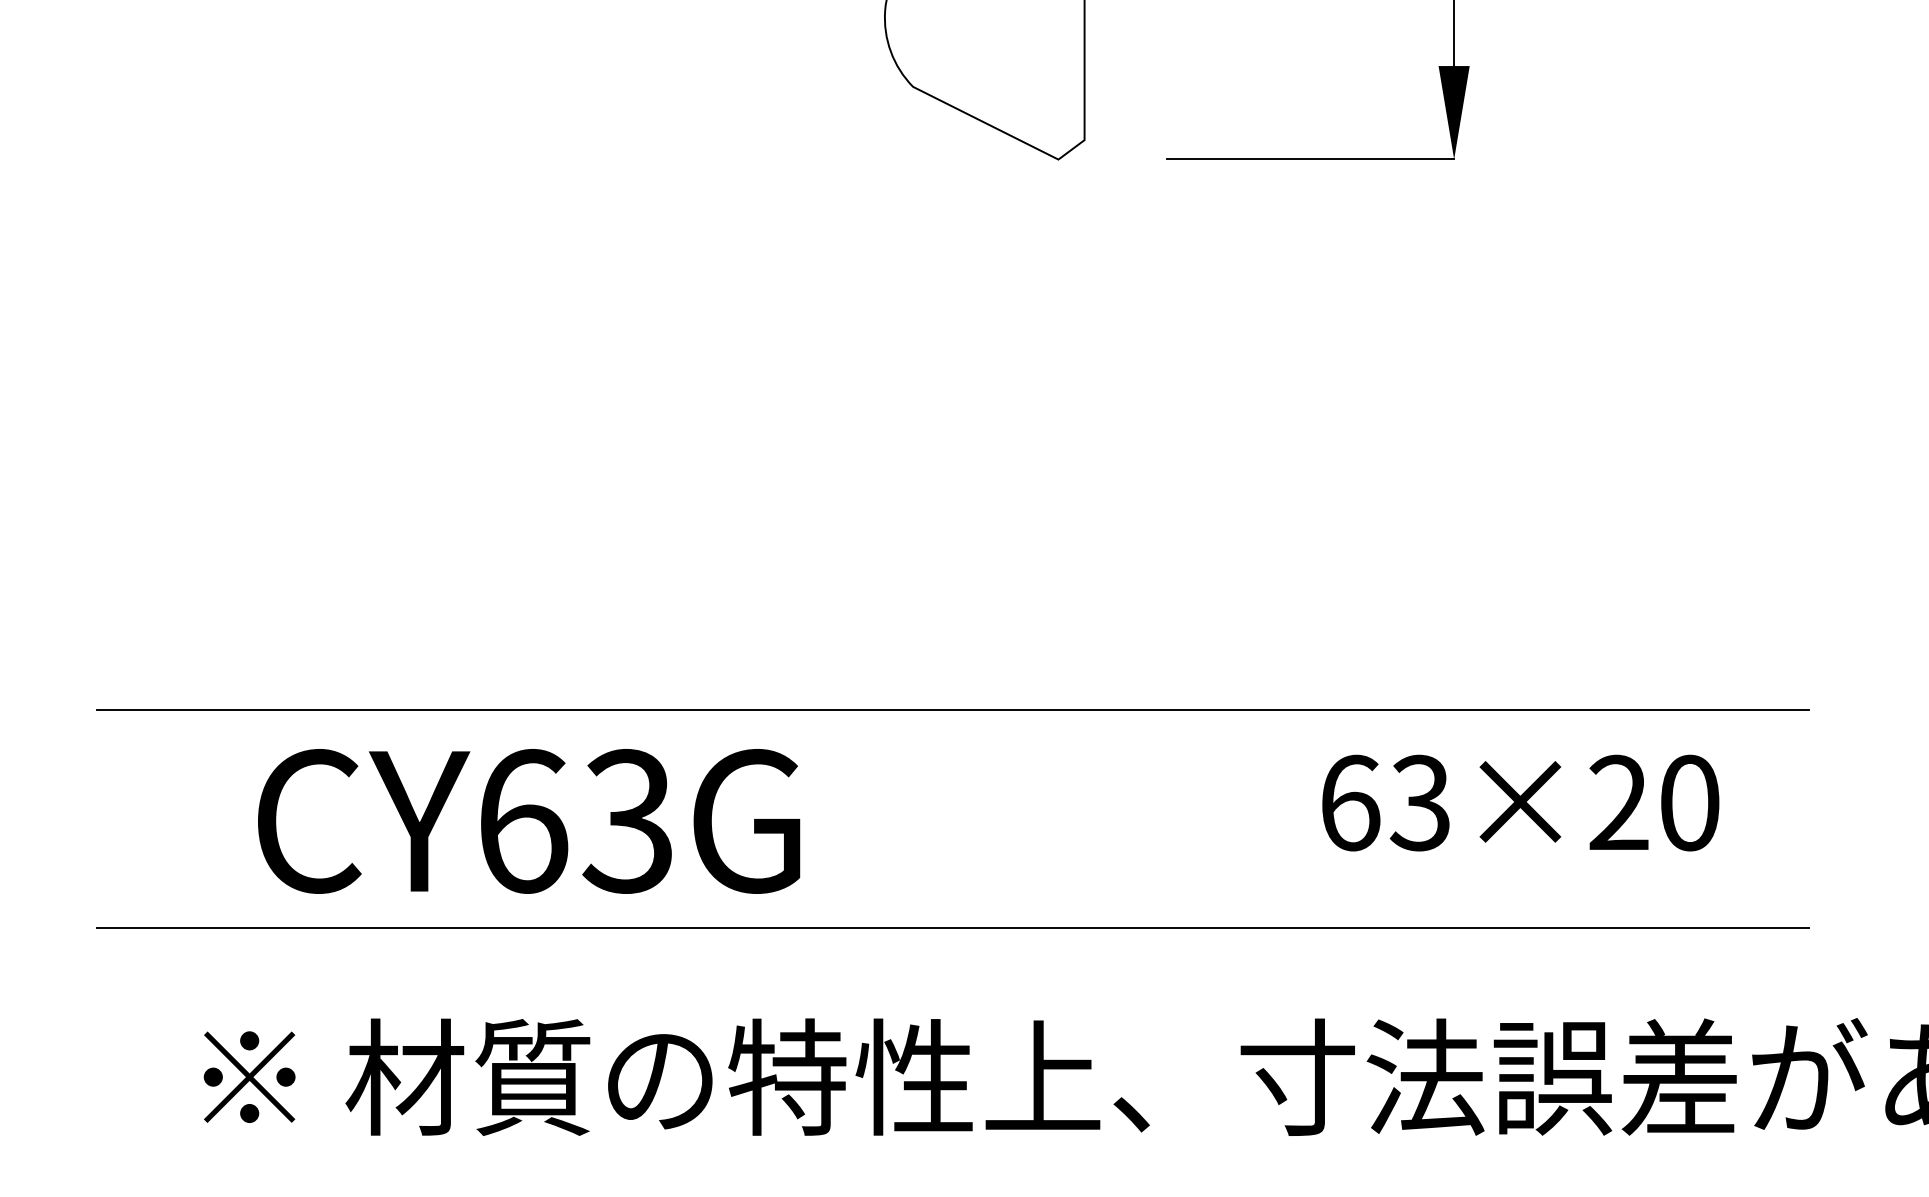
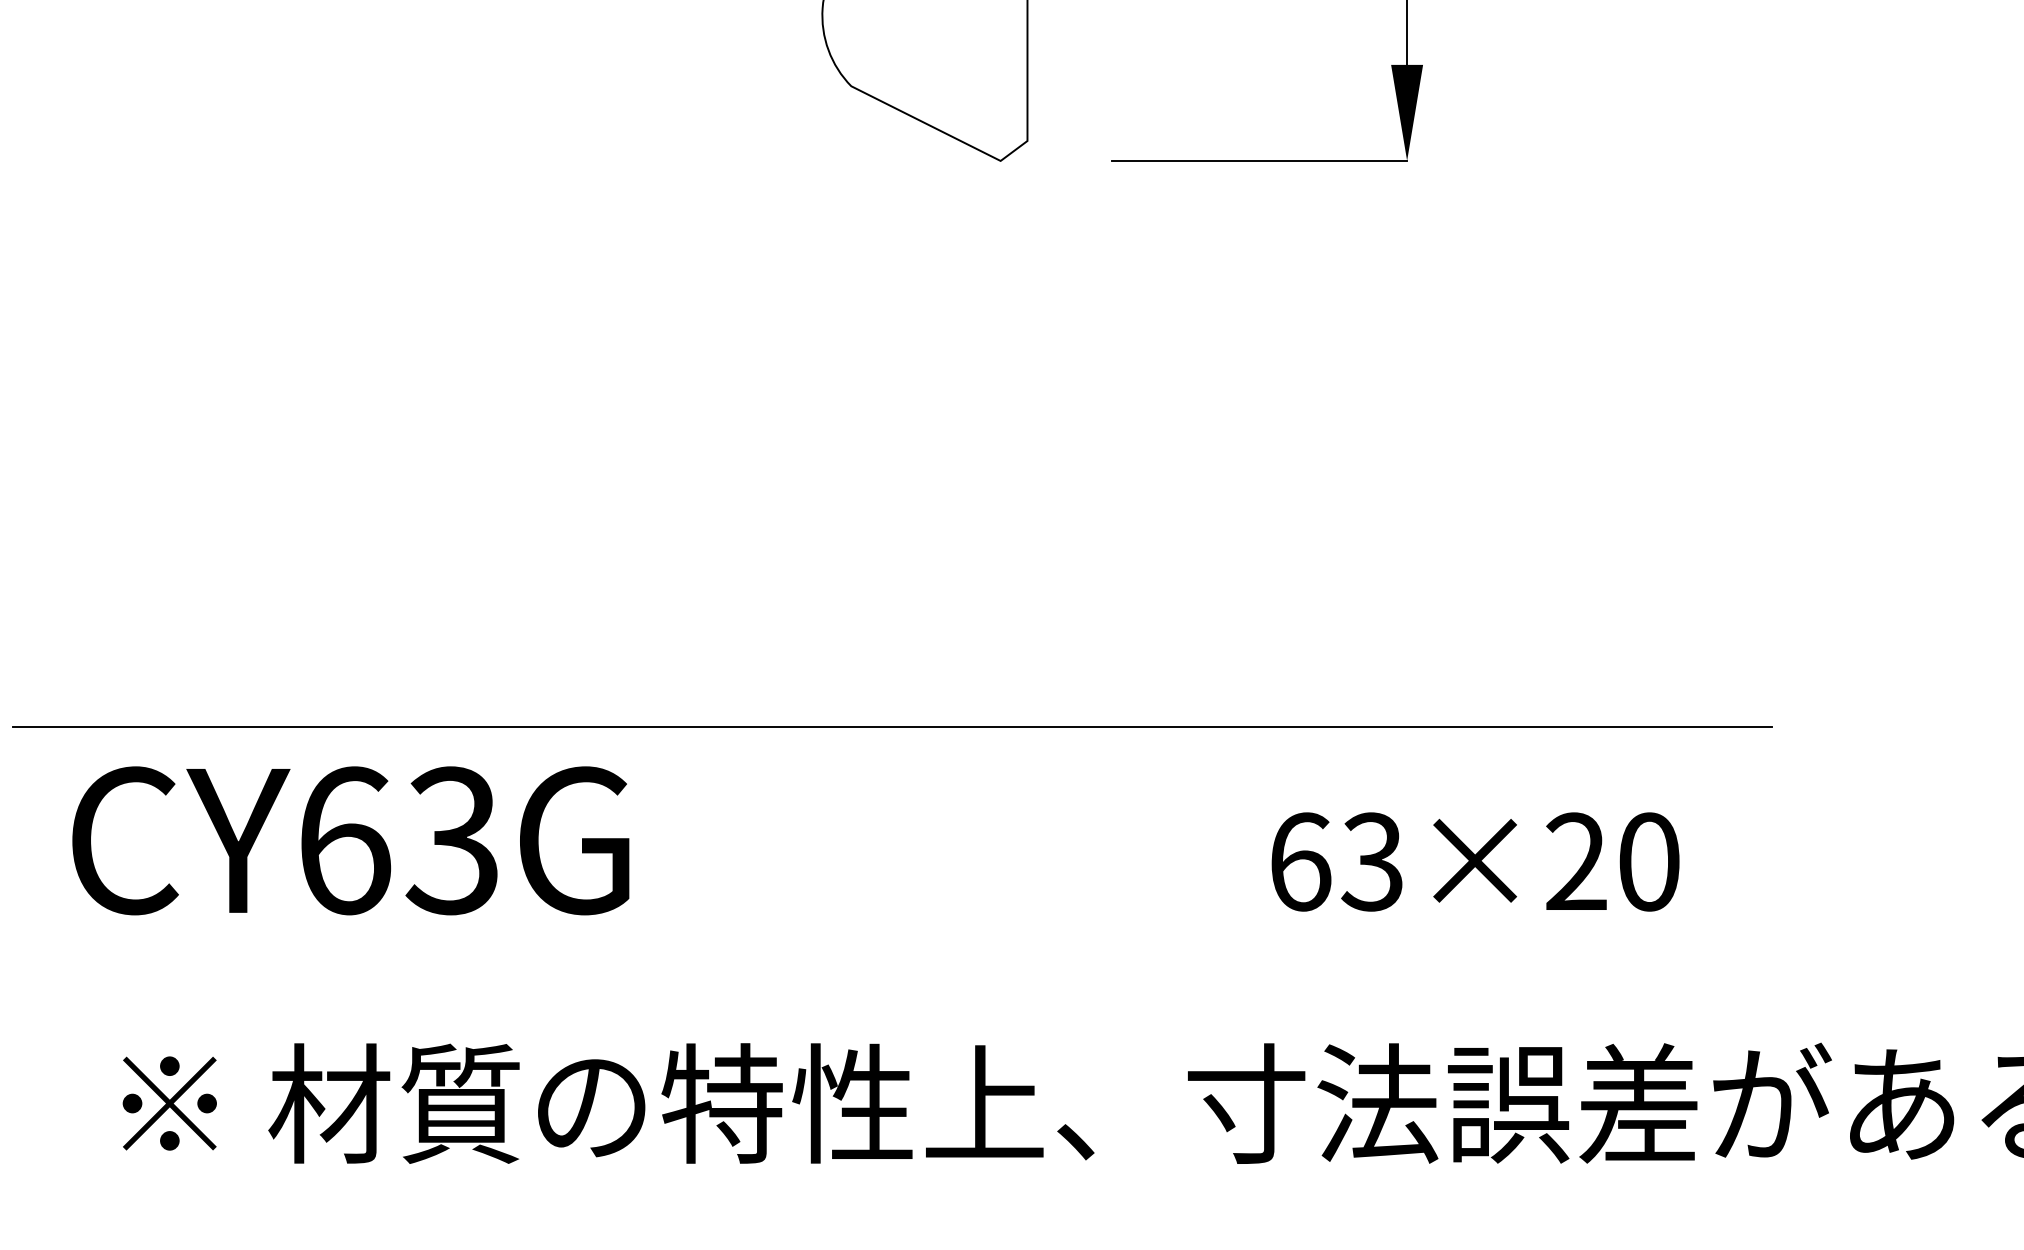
text: (1520, 802) -> (1475, 861), moved
text: (528, 821) -> (350, 840), moved
line: (952, 928) -> (891, 950), removed

